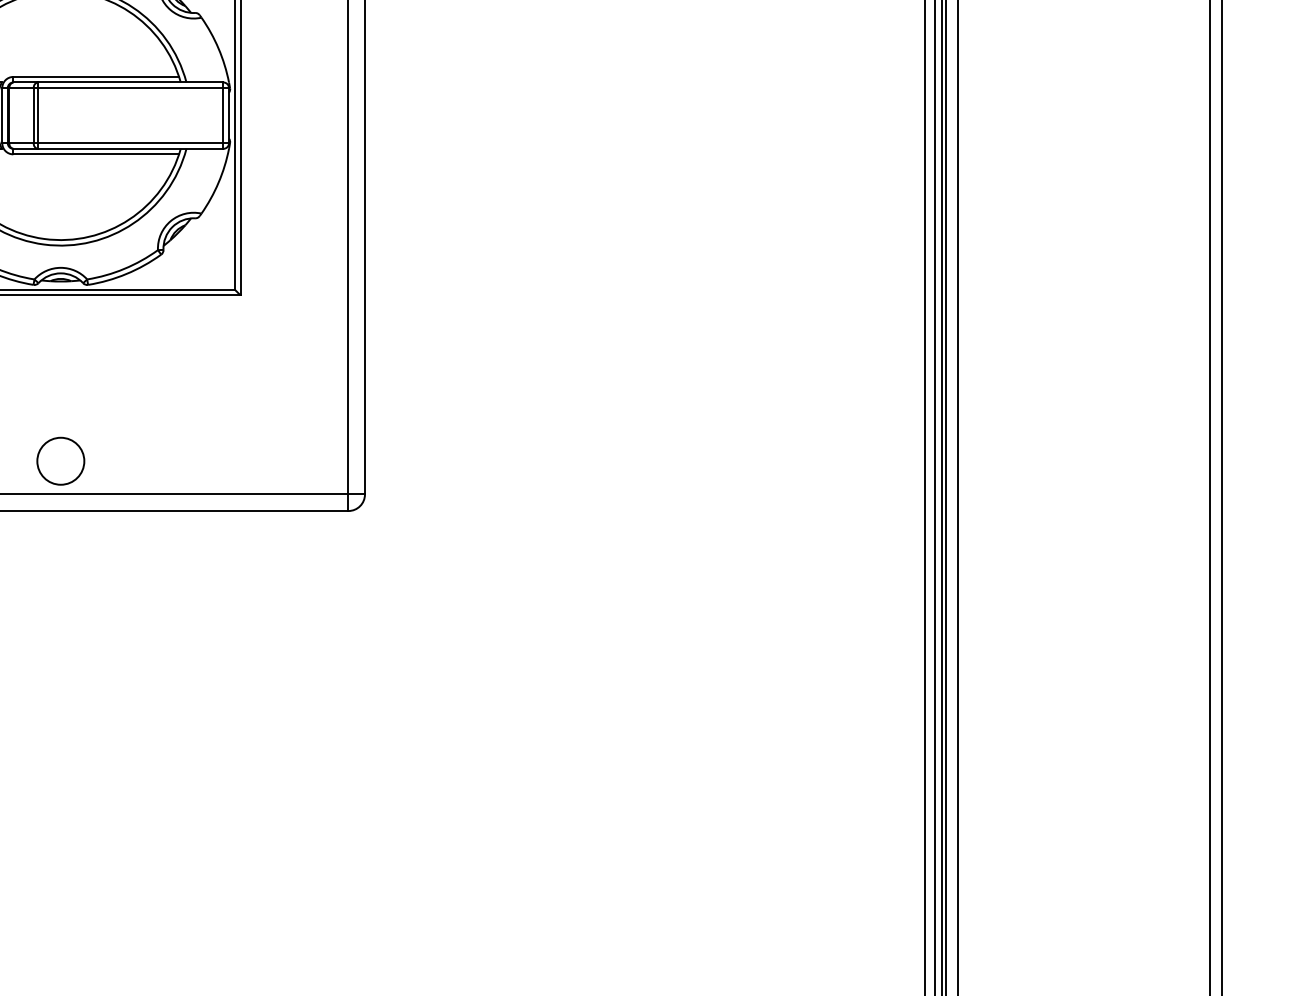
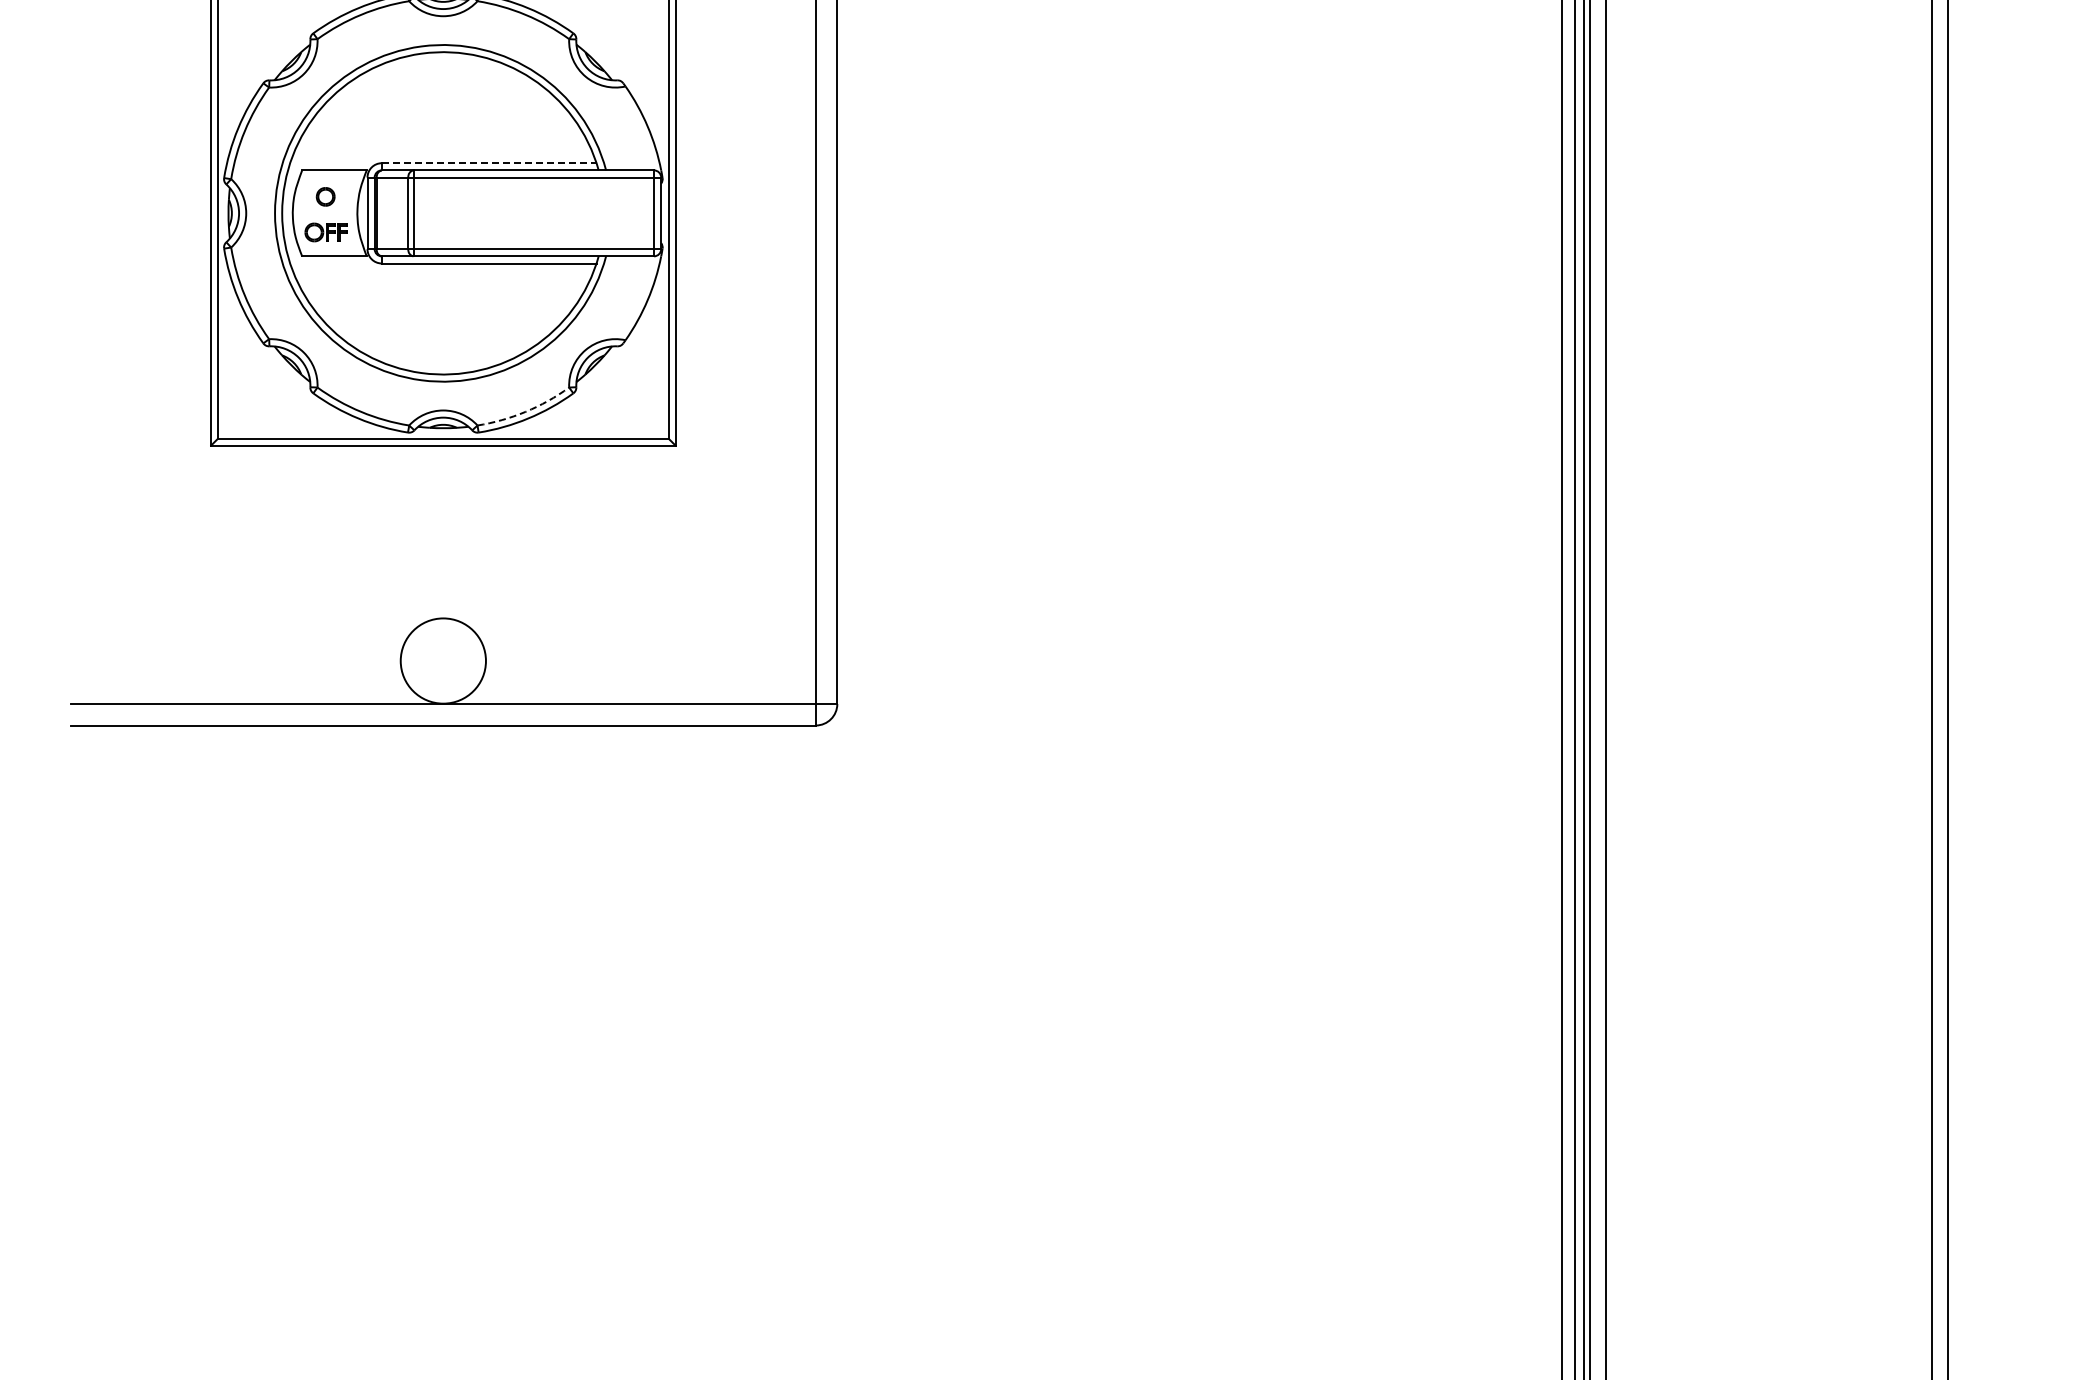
line: (96, 77) -> (489, 163), solid -> dashed
arc: (124, 268) -> (525, 411), solid -> dashed
circle: (60, 460) -> (442, 660), size x1.4

